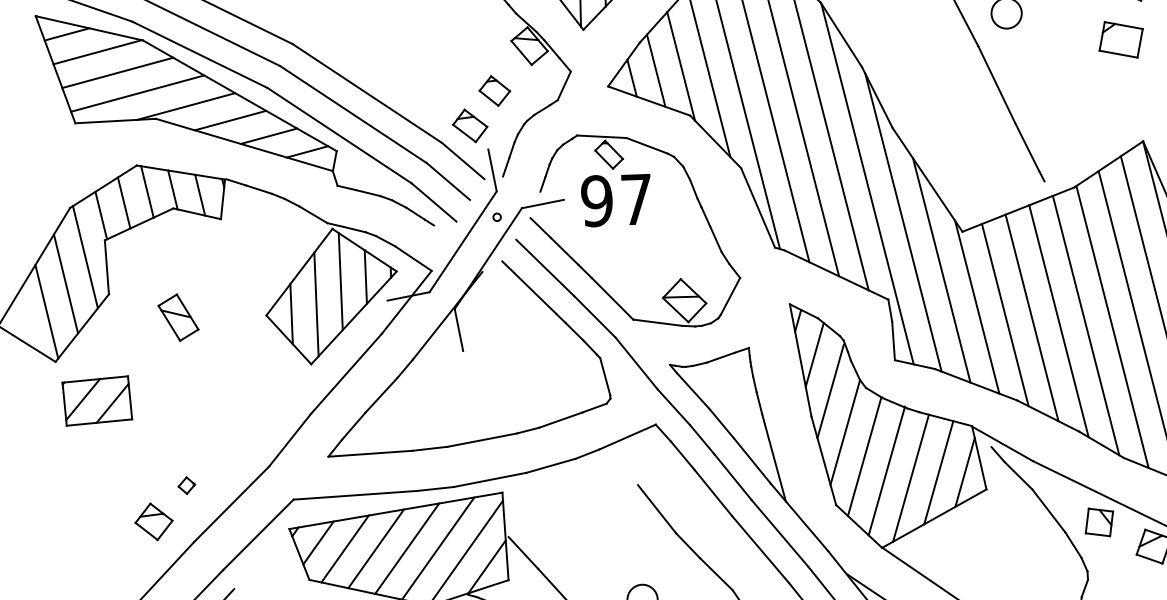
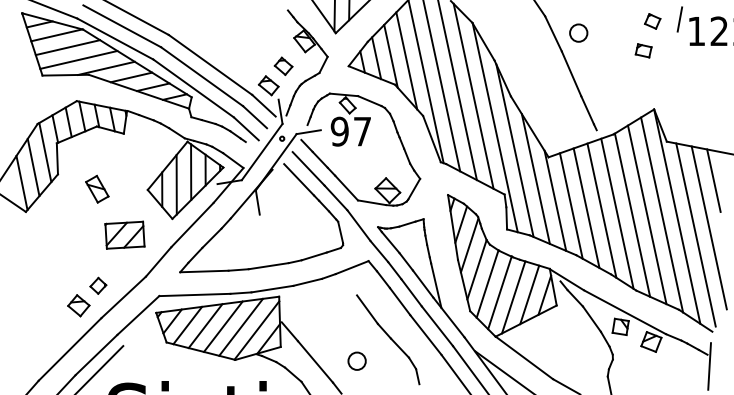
part: (1120, 39) -> (643, 50), size x0.62
part: (96, 399) -> (124, 234), moved
part: (186, 485) -> (98, 285), size x1.67

